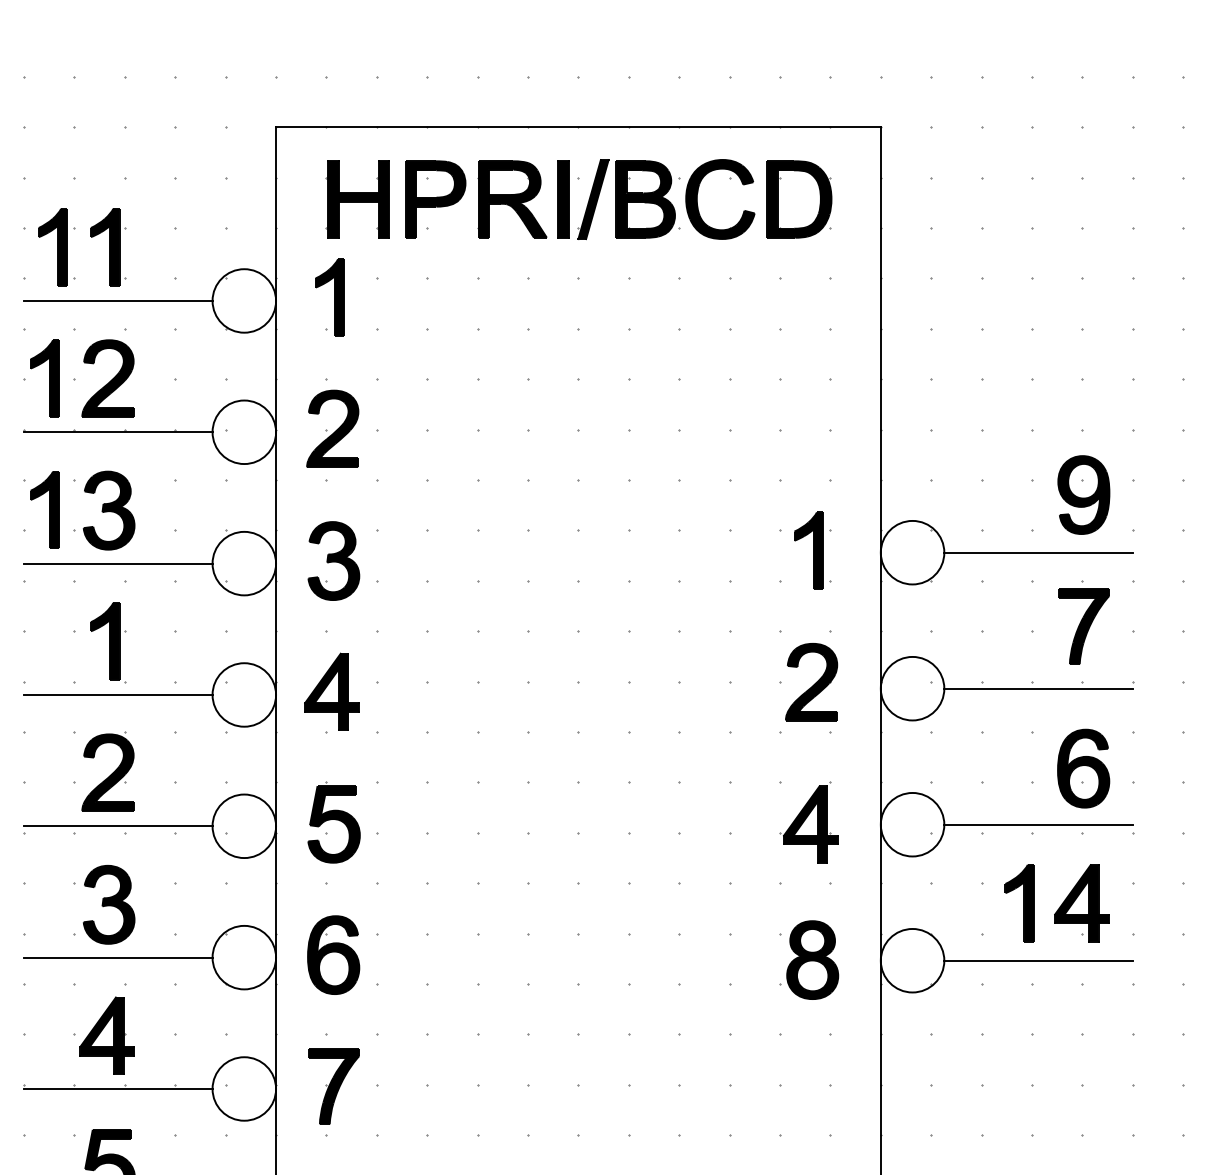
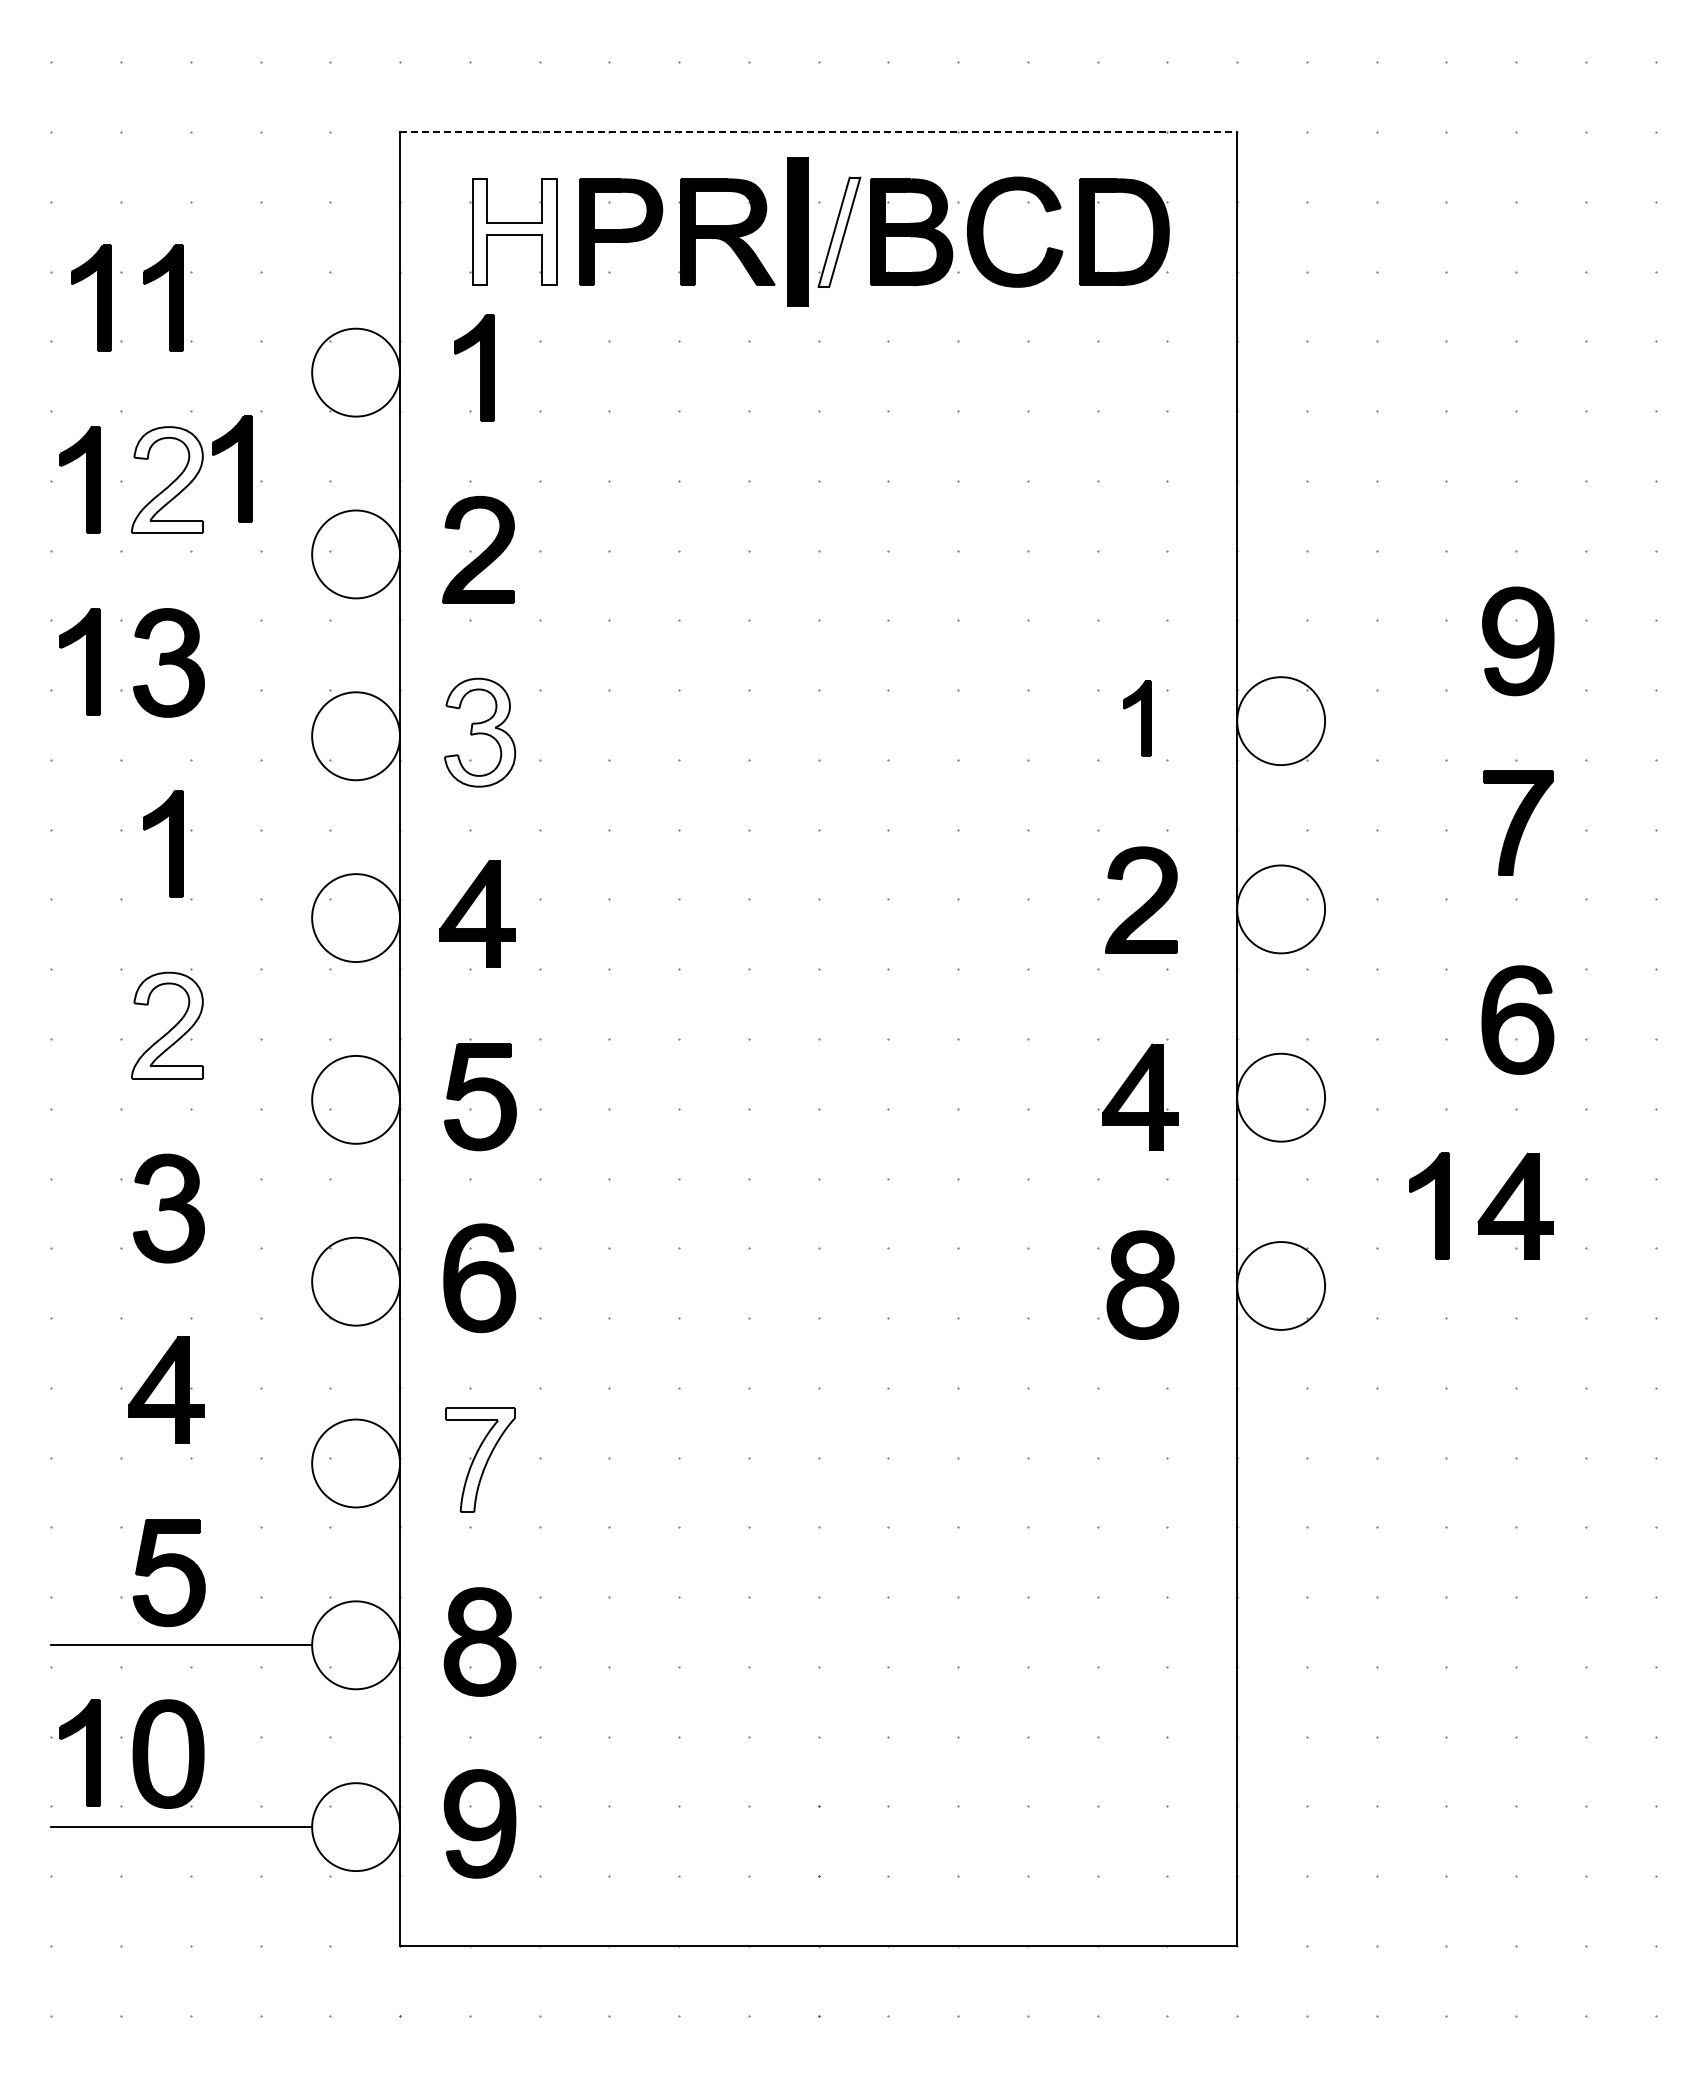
line: (578, 127) -> (818, 132), solid -> dashed
part: (563, 198) -> (797, 231), size x1.4
fill: (358, 199) -> (514, 232), removed
fill: (593, 199) -> (839, 232), removed
line: (118, 300) -> (181, 372), removed
part: (155, 370) -> (232, 468), added
fill: (107, 378) -> (166, 480), removed
line: (118, 432) -> (181, 554), removed
part: (808, 550) -> (1137, 718), size x0.7
line: (1038, 552) -> (1455, 721), removed
fill: (333, 560) -> (479, 732), removed
line: (118, 563) -> (181, 736), removed
line: (1038, 688) -> (1455, 909), removed
line: (118, 695) -> (181, 918), removed
fill: (107, 772) -> (166, 1025), removed
line: (1038, 824) -> (1455, 1097), removed
line: (118, 826) -> (181, 1099), removed
line: (118, 957) -> (181, 1281), removed
line: (1038, 960) -> (1455, 1285), removed
fill: (334, 1086) -> (480, 1459), removed
line: (118, 1088) -> (181, 1463), removed

